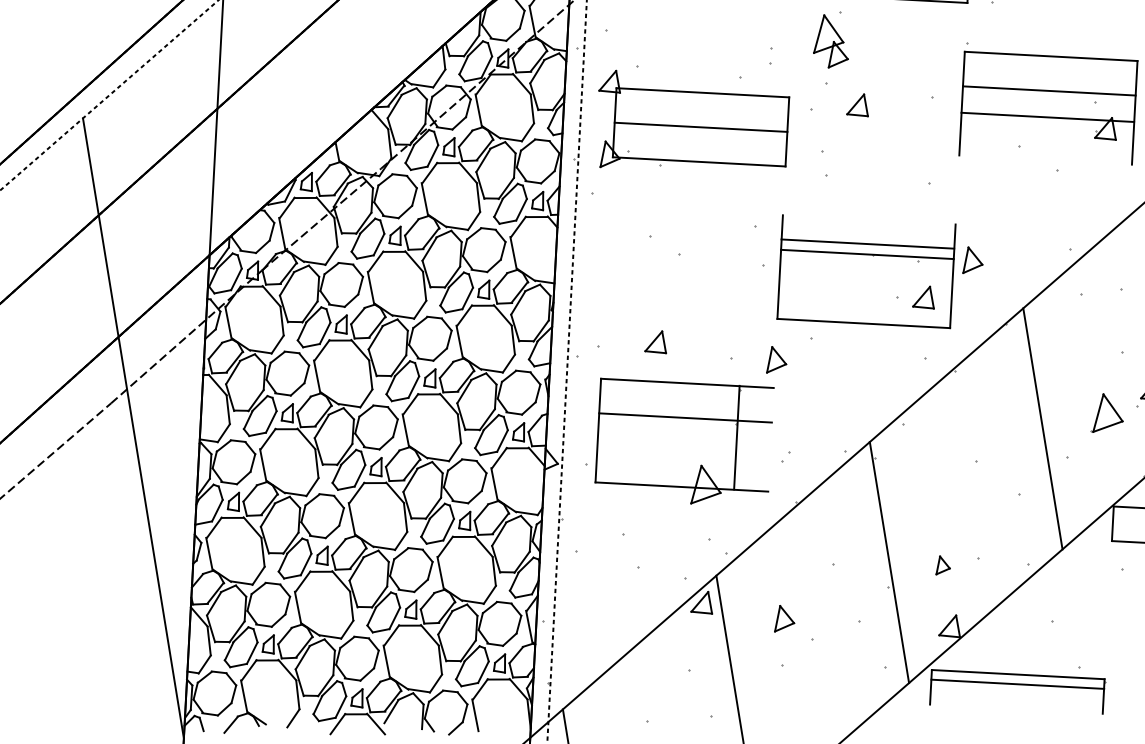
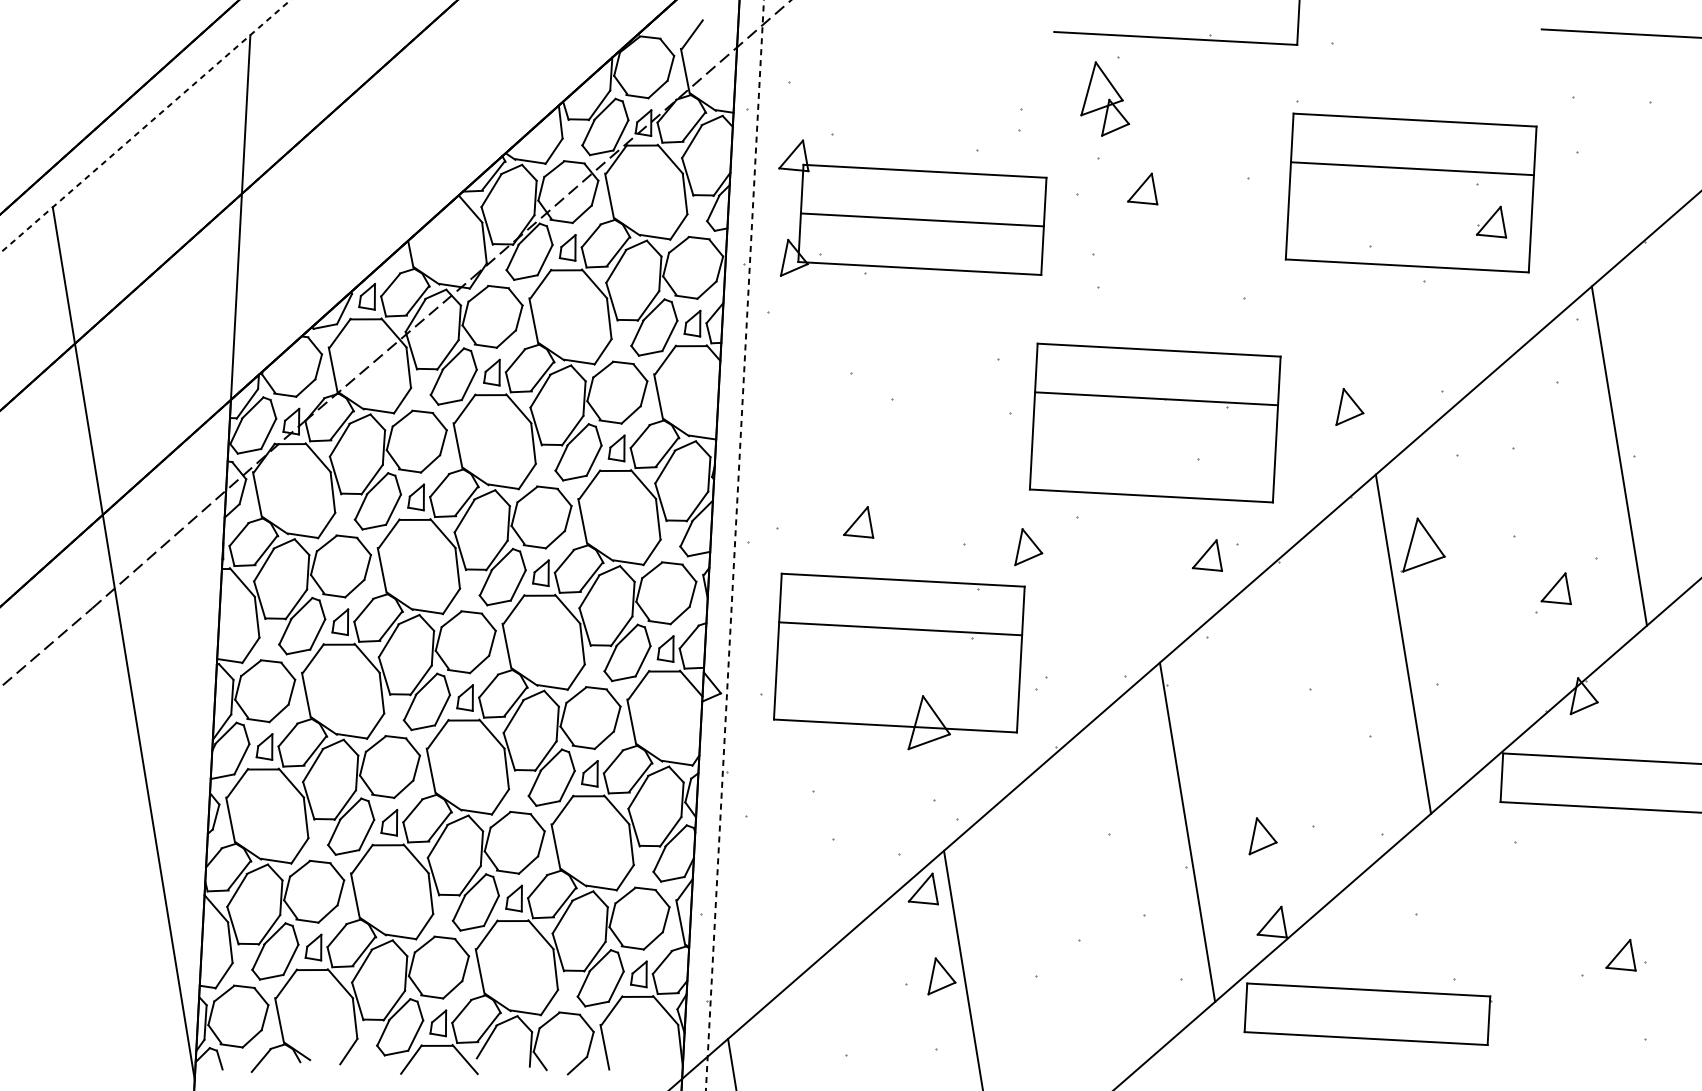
line: (1047, 117) -> (1406, 265), moved
line: (867, 243) -> (1158, 349), moved
part: (972, 259) -> (1349, 406), moved
part: (922, 297) -> (1206, 555), moved
part: (1106, 412) -> (1422, 544), moved
line: (736, 437) -> (1020, 659), moved
part: (942, 565) -> (1262, 836), size x1.43
part: (784, 618) -> (941, 976), moved
line: (1017, 684) -> (1365, 1038), moved

